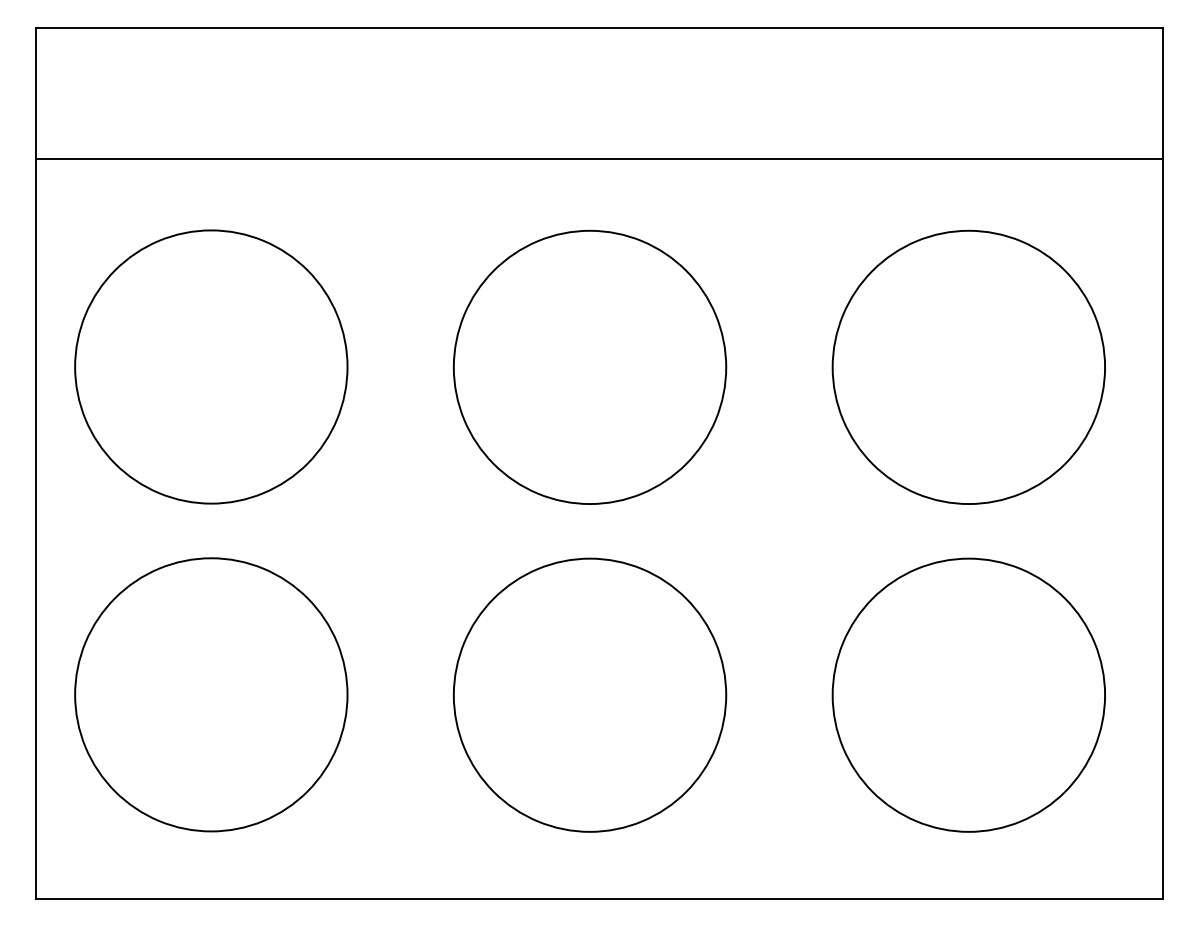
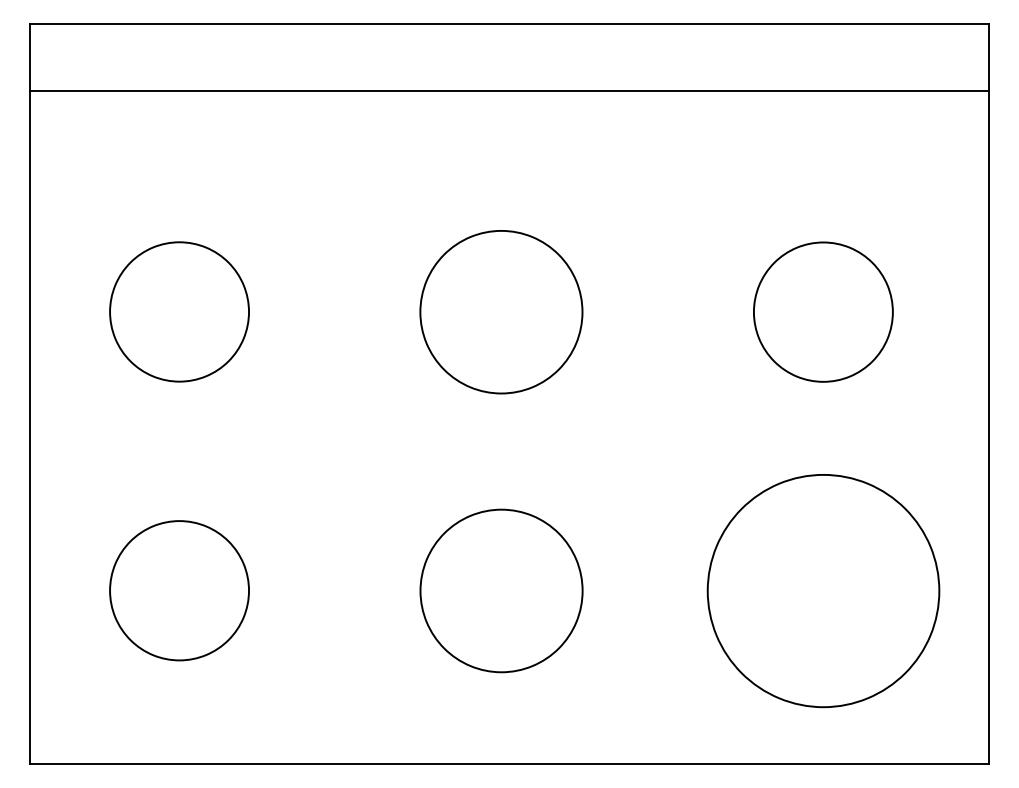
line: (599, 159) -> (509, 91), moved
part: (211, 366) -> (179, 311), size x0.6
part: (589, 366) -> (500, 311), size x0.7
part: (968, 366) -> (823, 311), size x0.6
part: (211, 694) -> (179, 590), size x0.6
part: (590, 694) -> (501, 590), size x0.7

